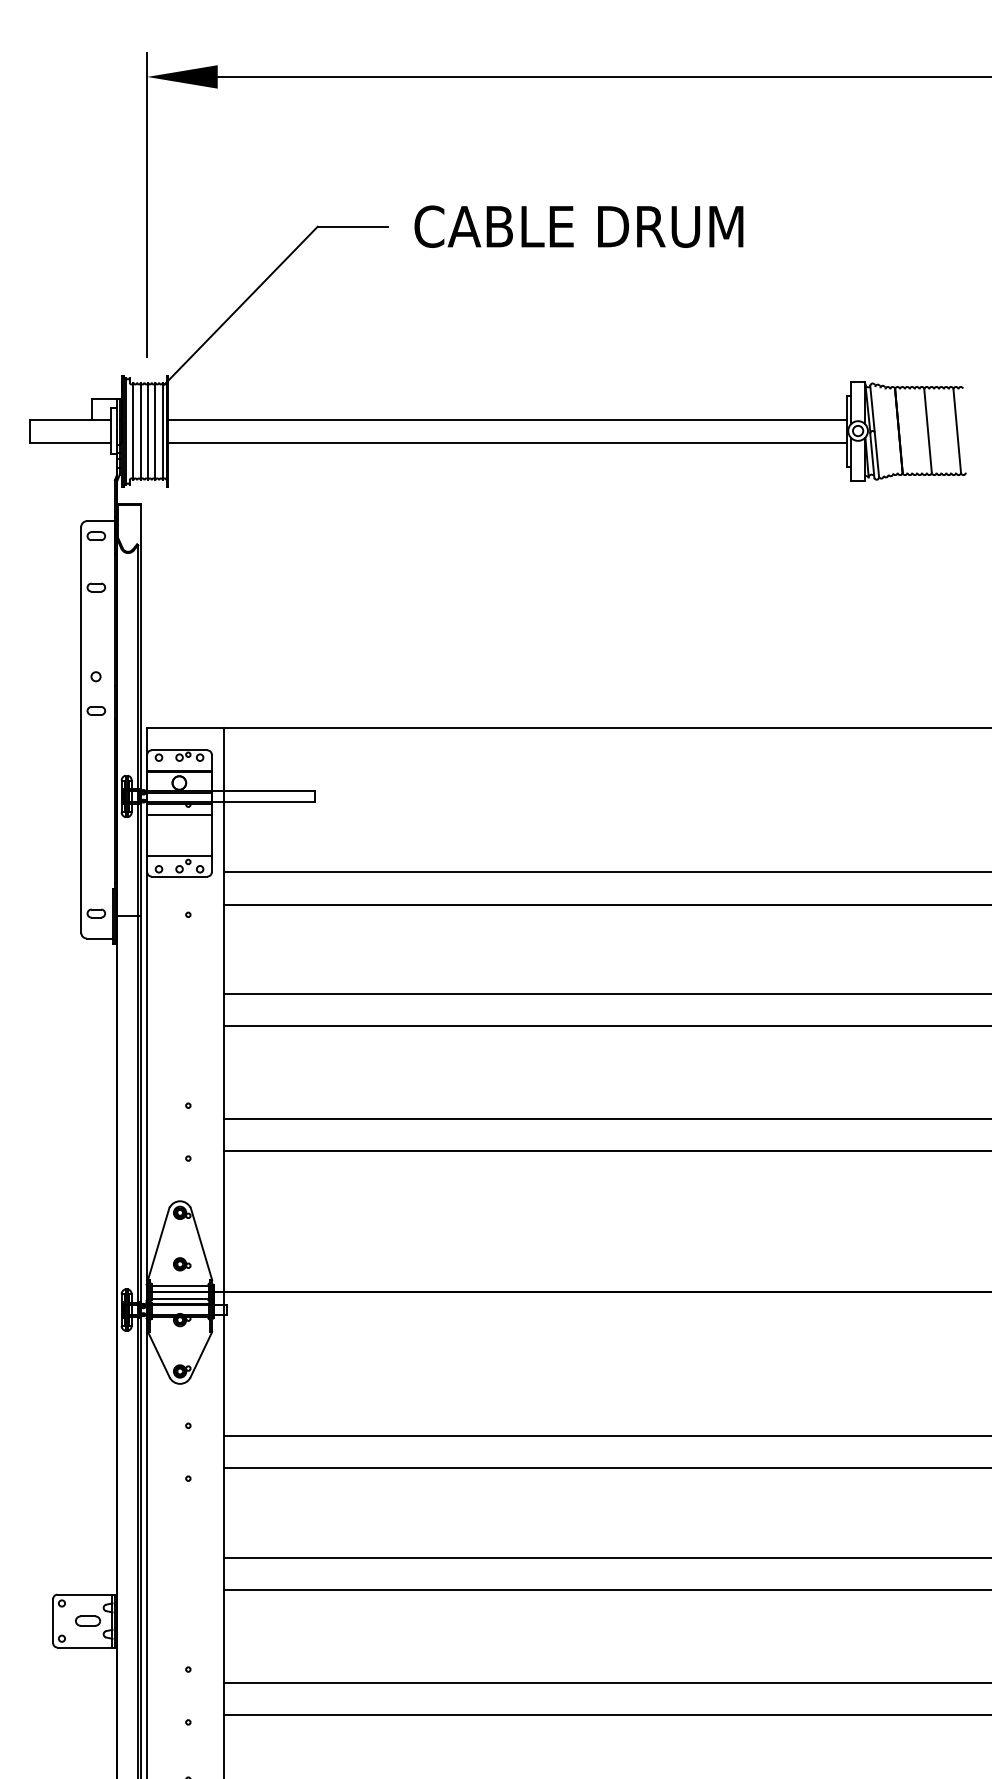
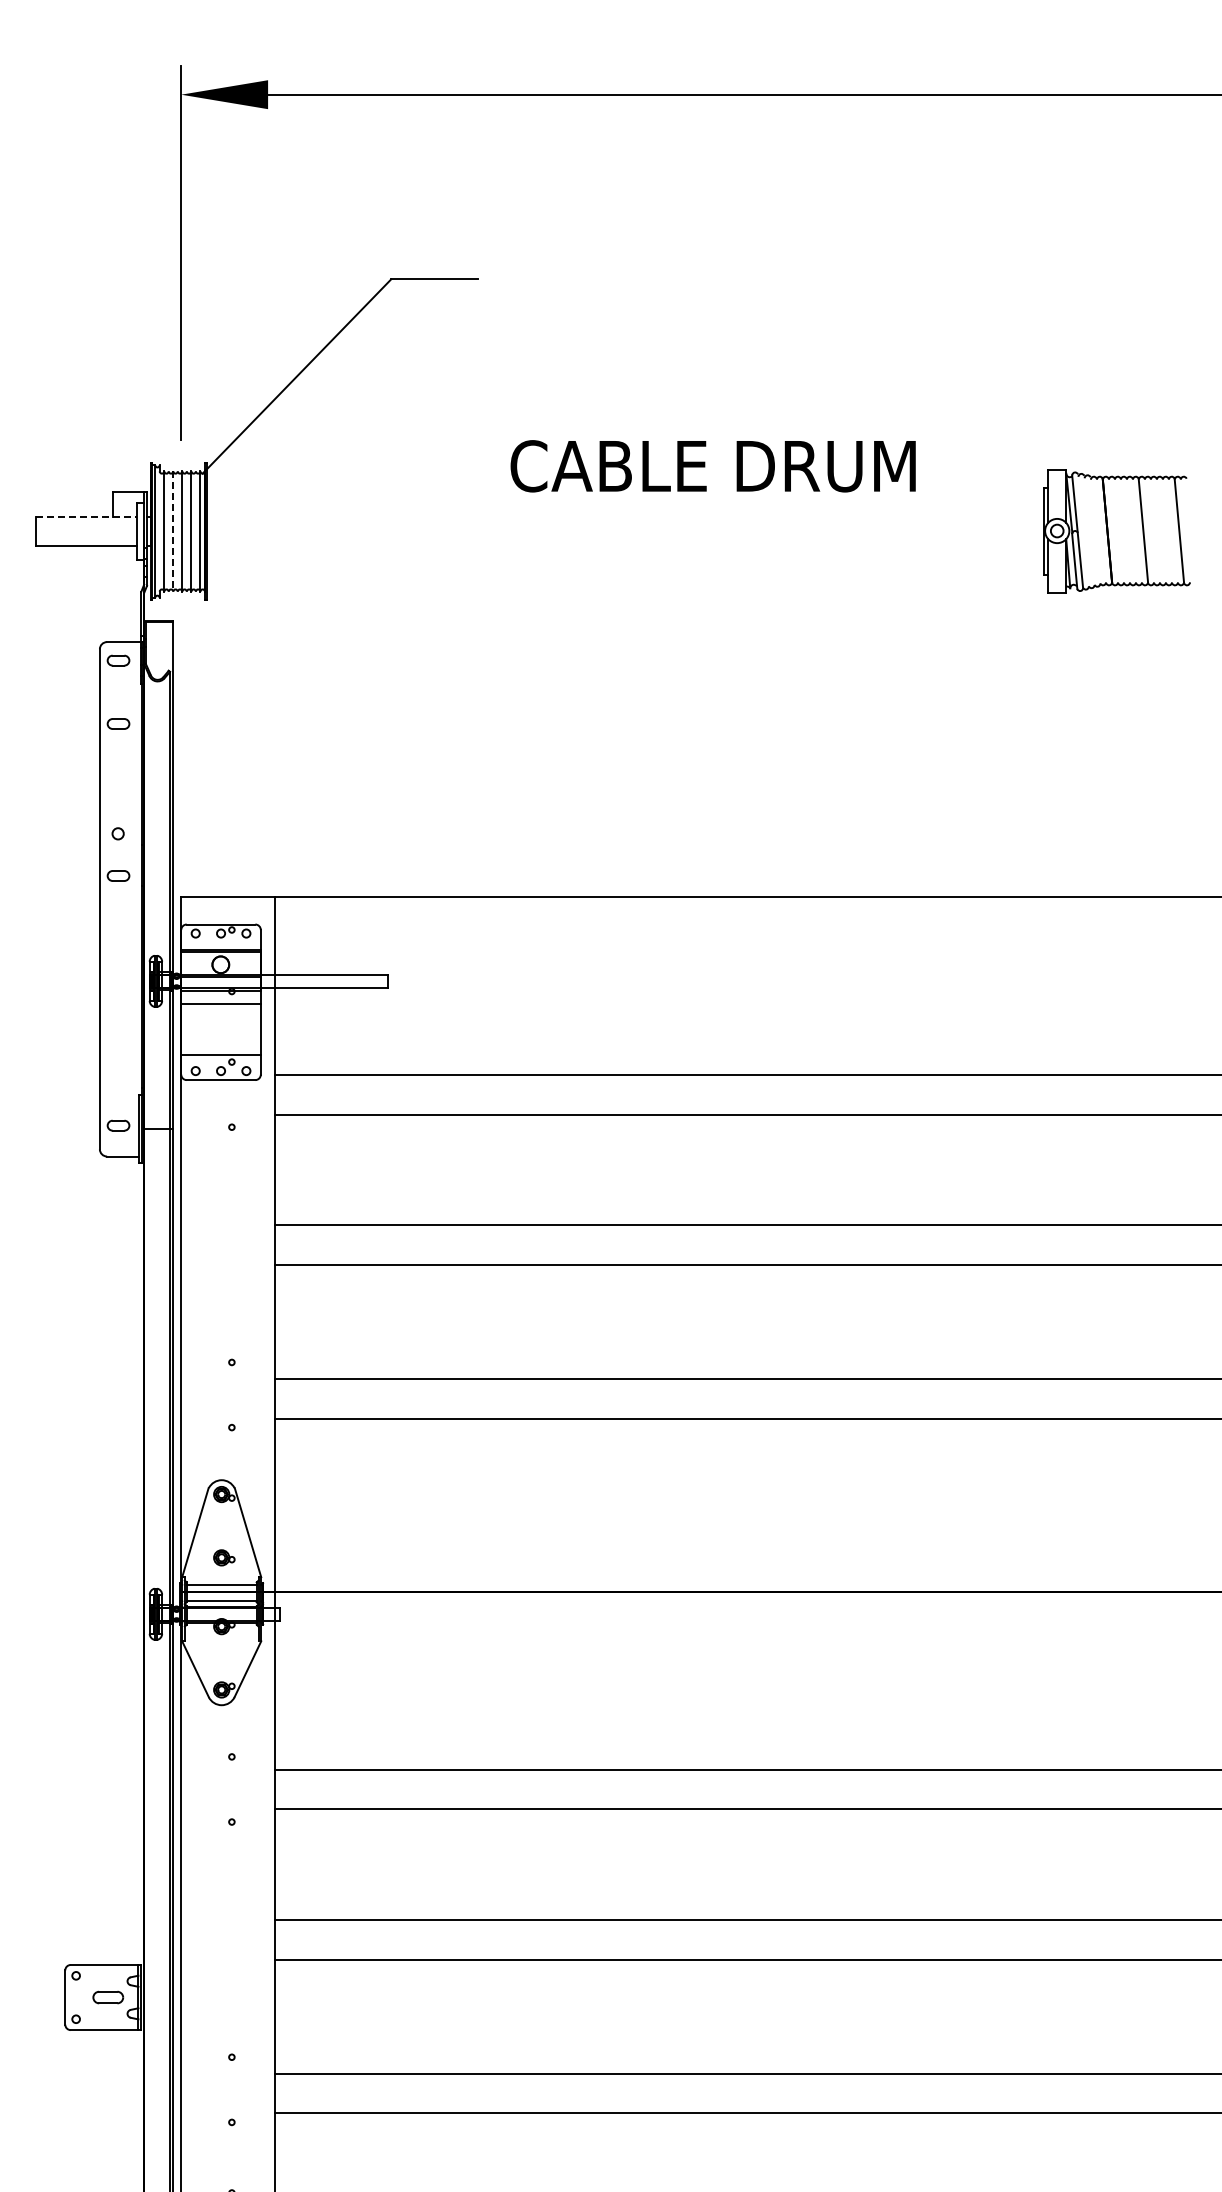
text: (578, 226) -> (712, 466), moved
line: (71, 420) -> (87, 517), solid -> dashed
line: (506, 420) -> (624, 517), removed
line: (140, 432) -> (173, 532), solid -> dashed
line: (506, 443) -> (624, 546), removed

